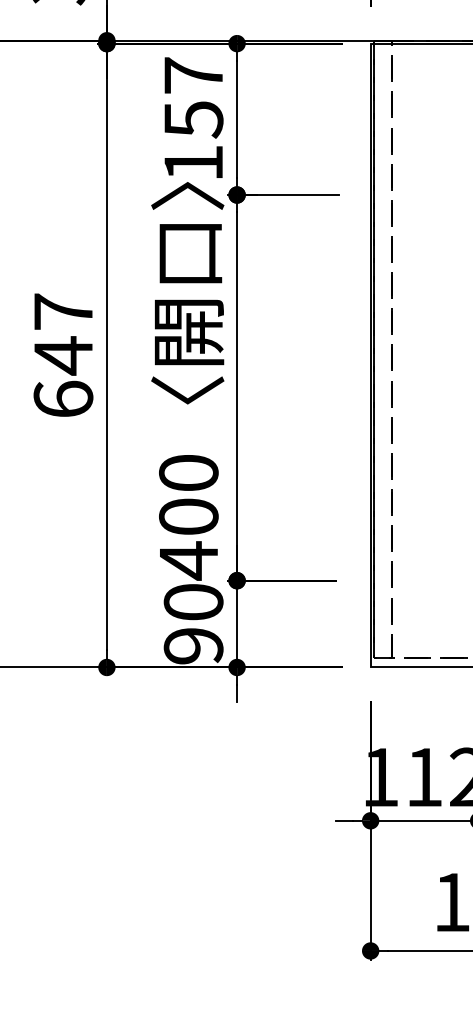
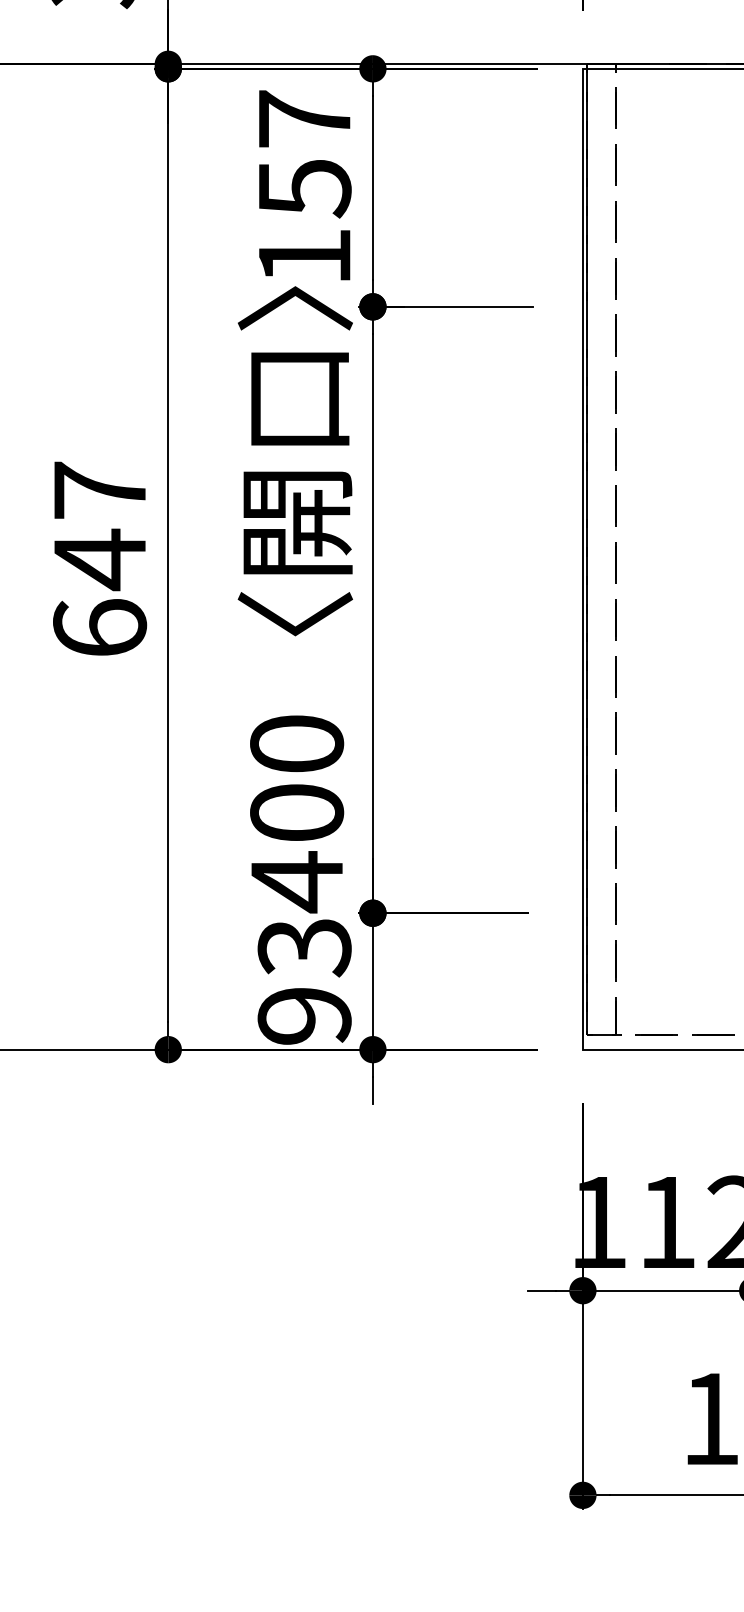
text: (193, 602) -> (304, 947), 90 -> 93

